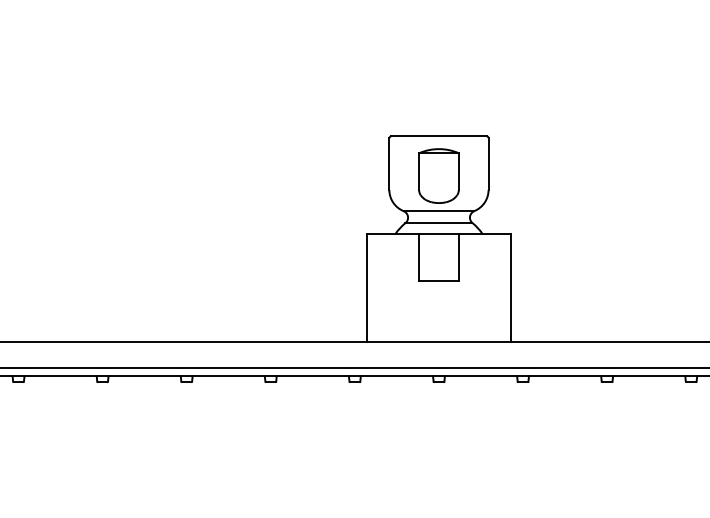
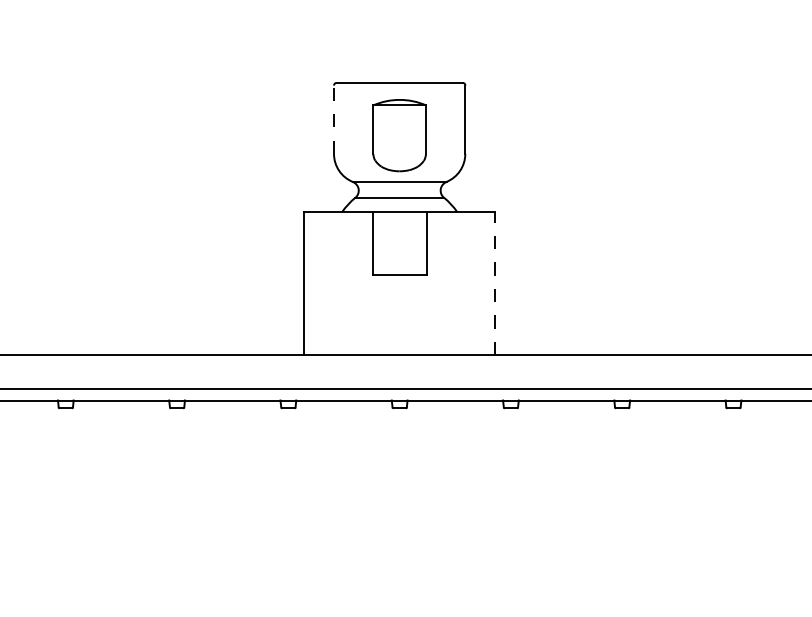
line: (389, 164) -> (334, 120), solid -> dashed
line: (510, 287) -> (494, 283), solid -> dashed

